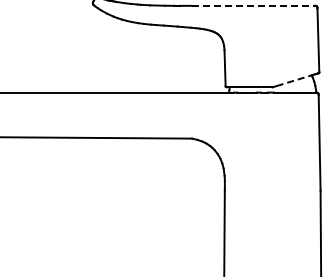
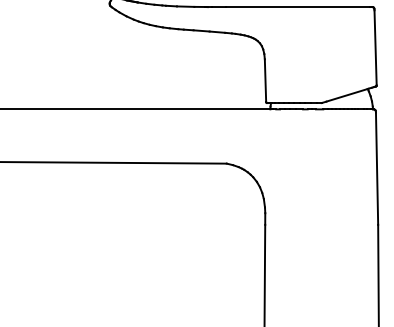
line: (253, 5) -> (299, 6), dashed -> solid
line: (294, 80) -> (347, 95), dashed -> solid

